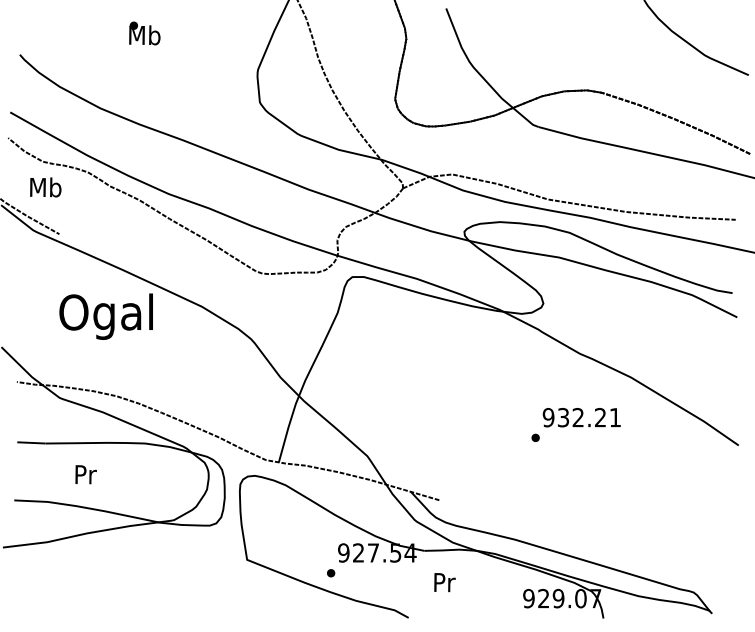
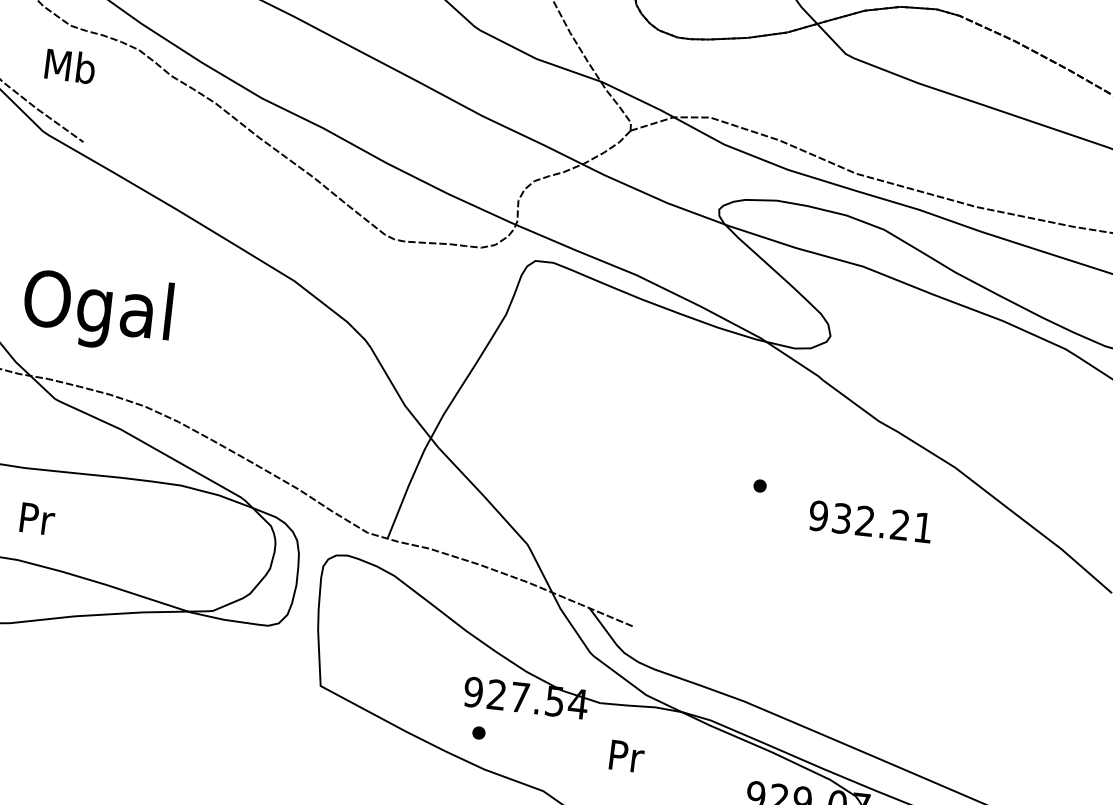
text: (105, 316) -> (96, 310), moved
part: (535, 437) -> (759, 485), moved
text: (85, 474) -> (36, 518), moved
part: (331, 573) -> (479, 733), moved

